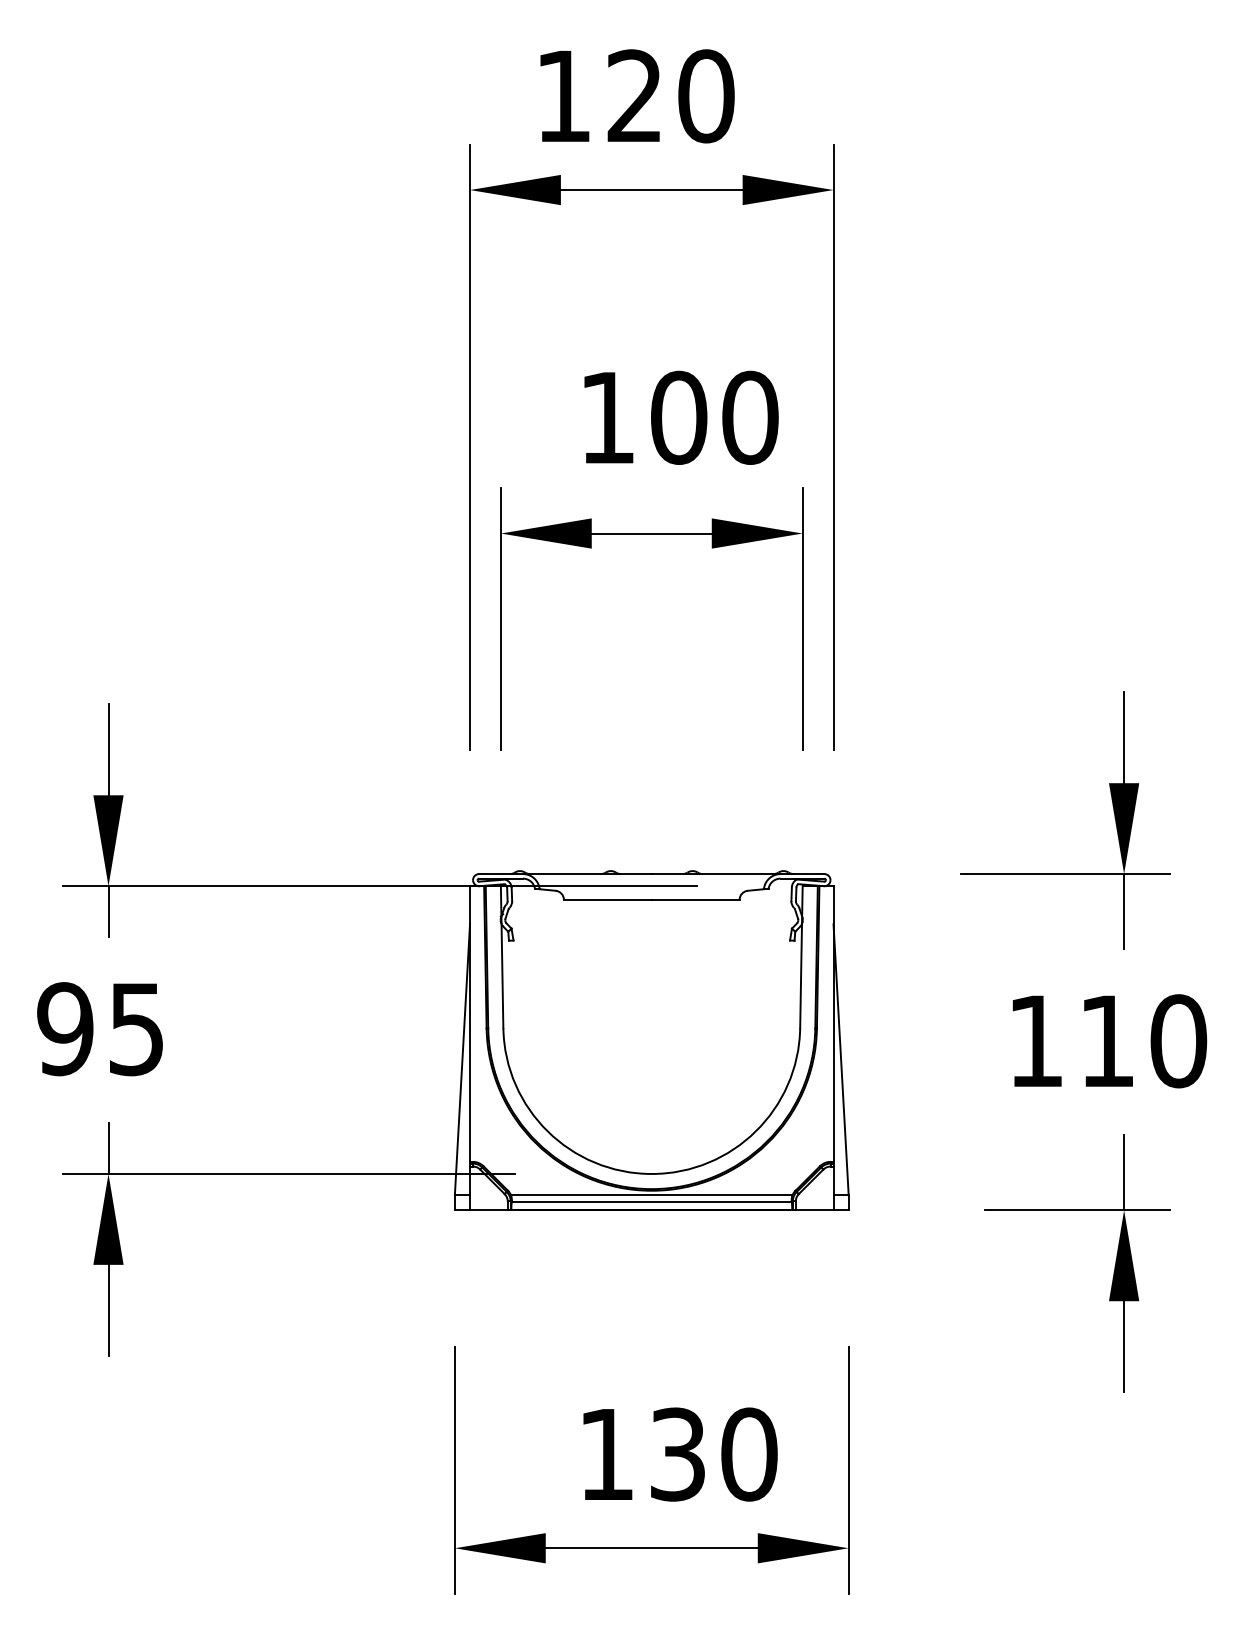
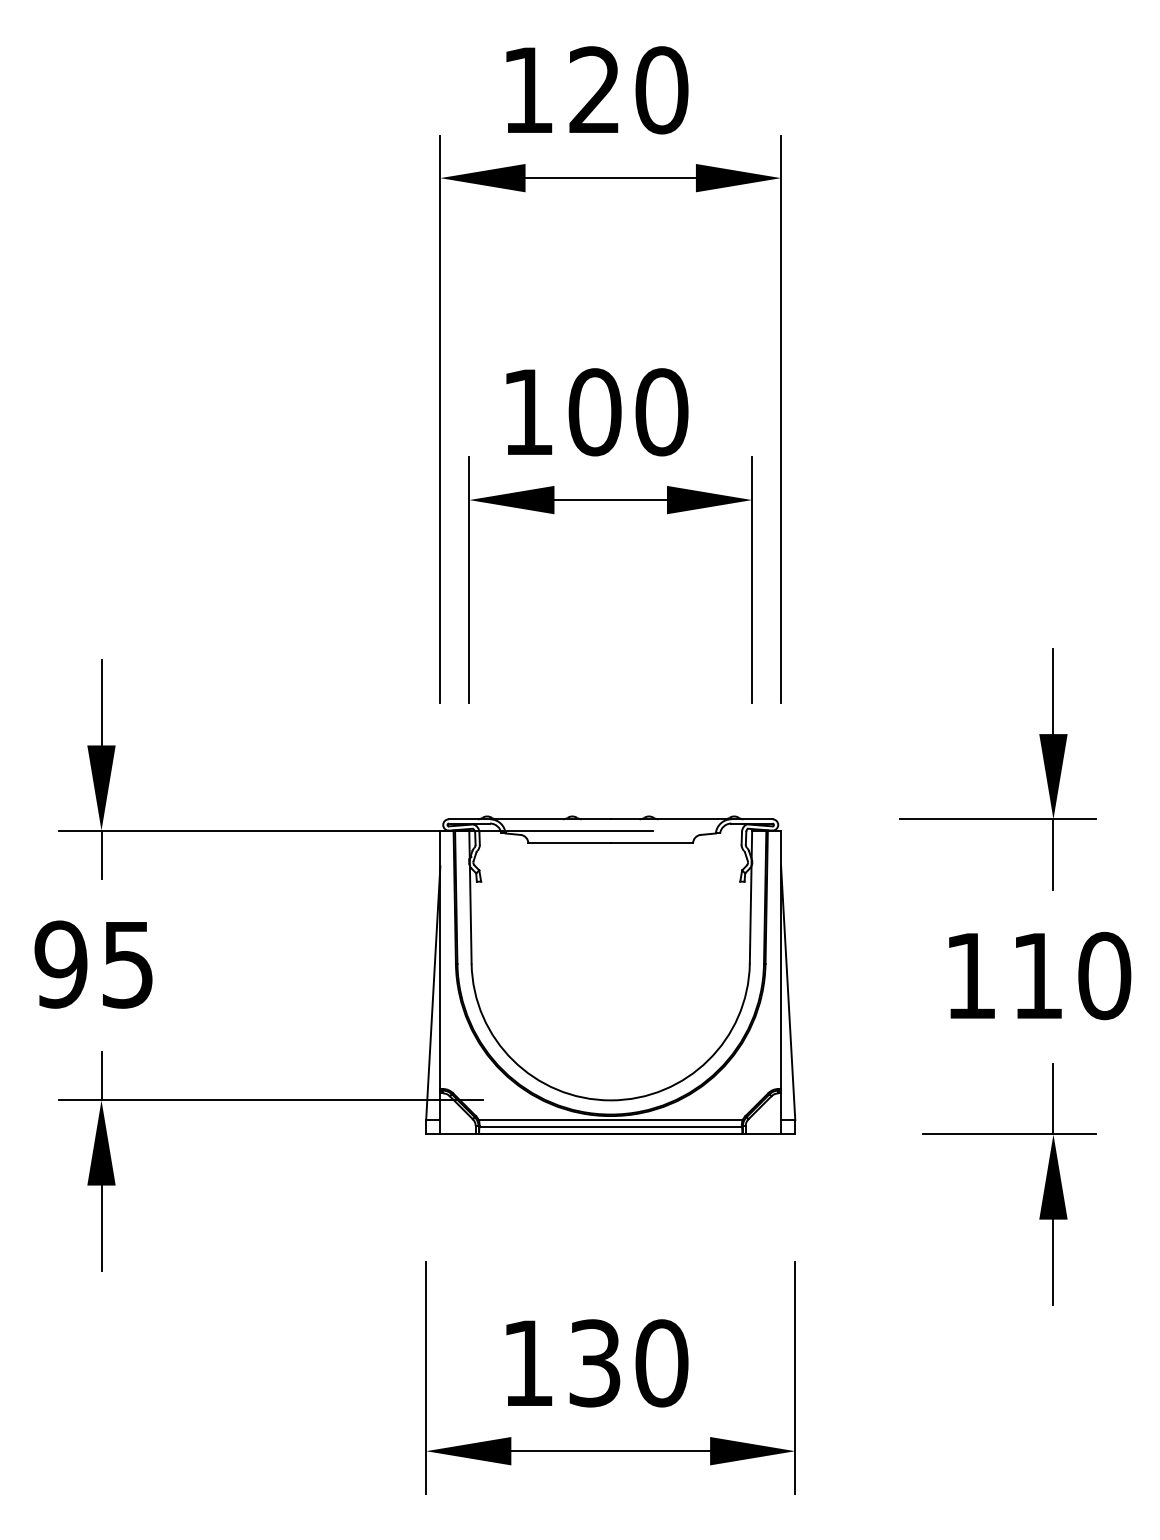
text: (681, 417) -> (597, 411), moved
text: (680, 1454) -> (597, 1363), moved

